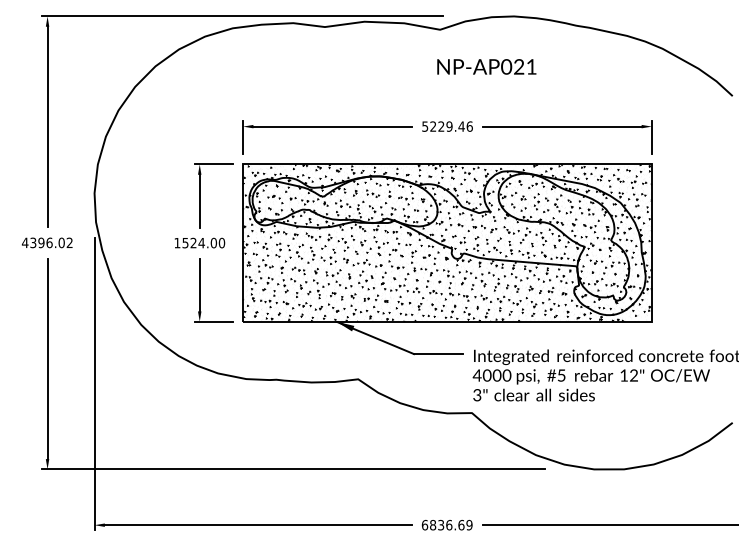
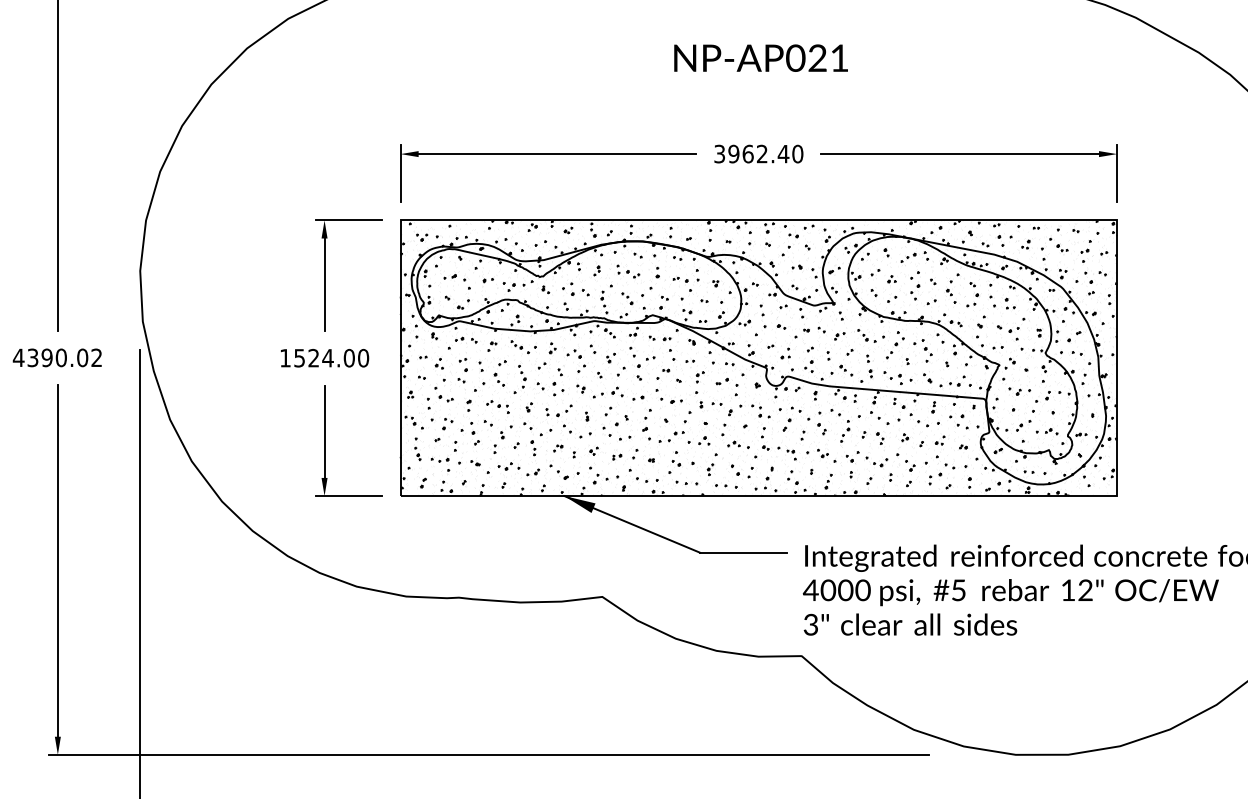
text: (486, 66) -> (760, 57), moved
text: (447, 126) -> (758, 153), 5229.46 -> 3962.40
text: (49, 242) -> (61, 357), 4396.02 -> 4390.02

